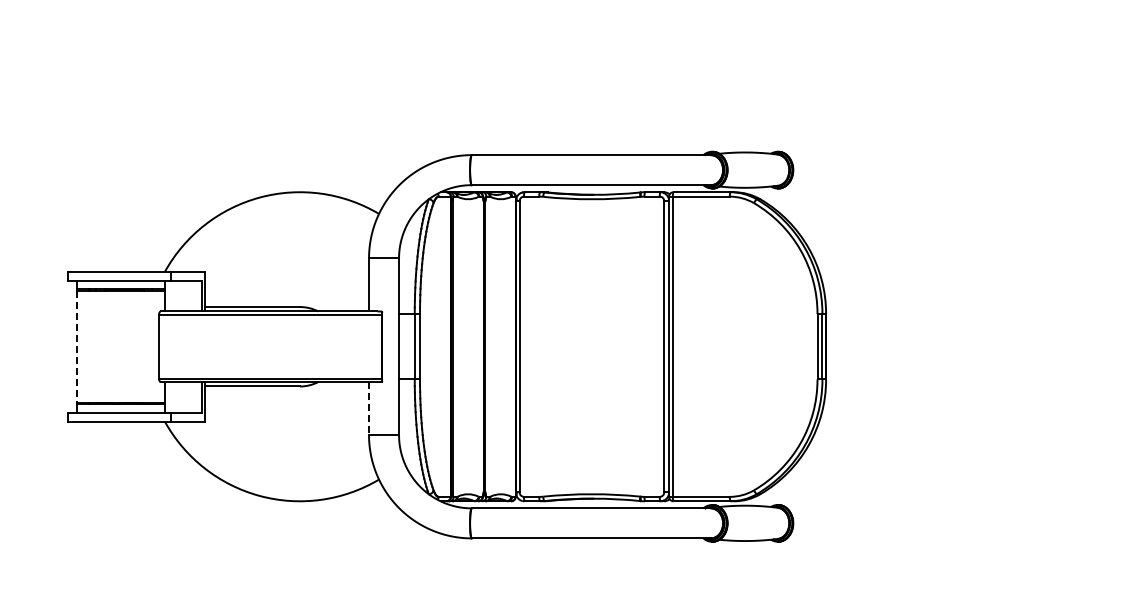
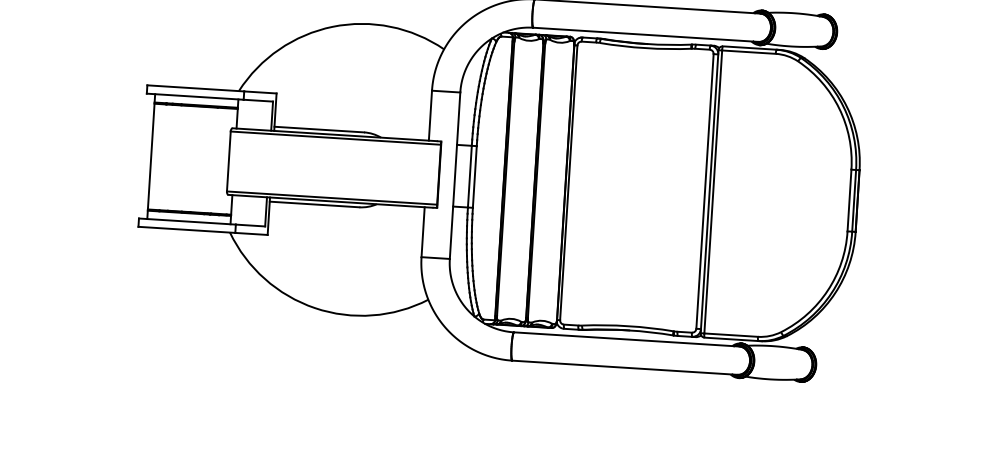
line: (76, 347) -> (151, 157), dashed -> solid
line: (369, 409) -> (423, 233), dashed -> solid

